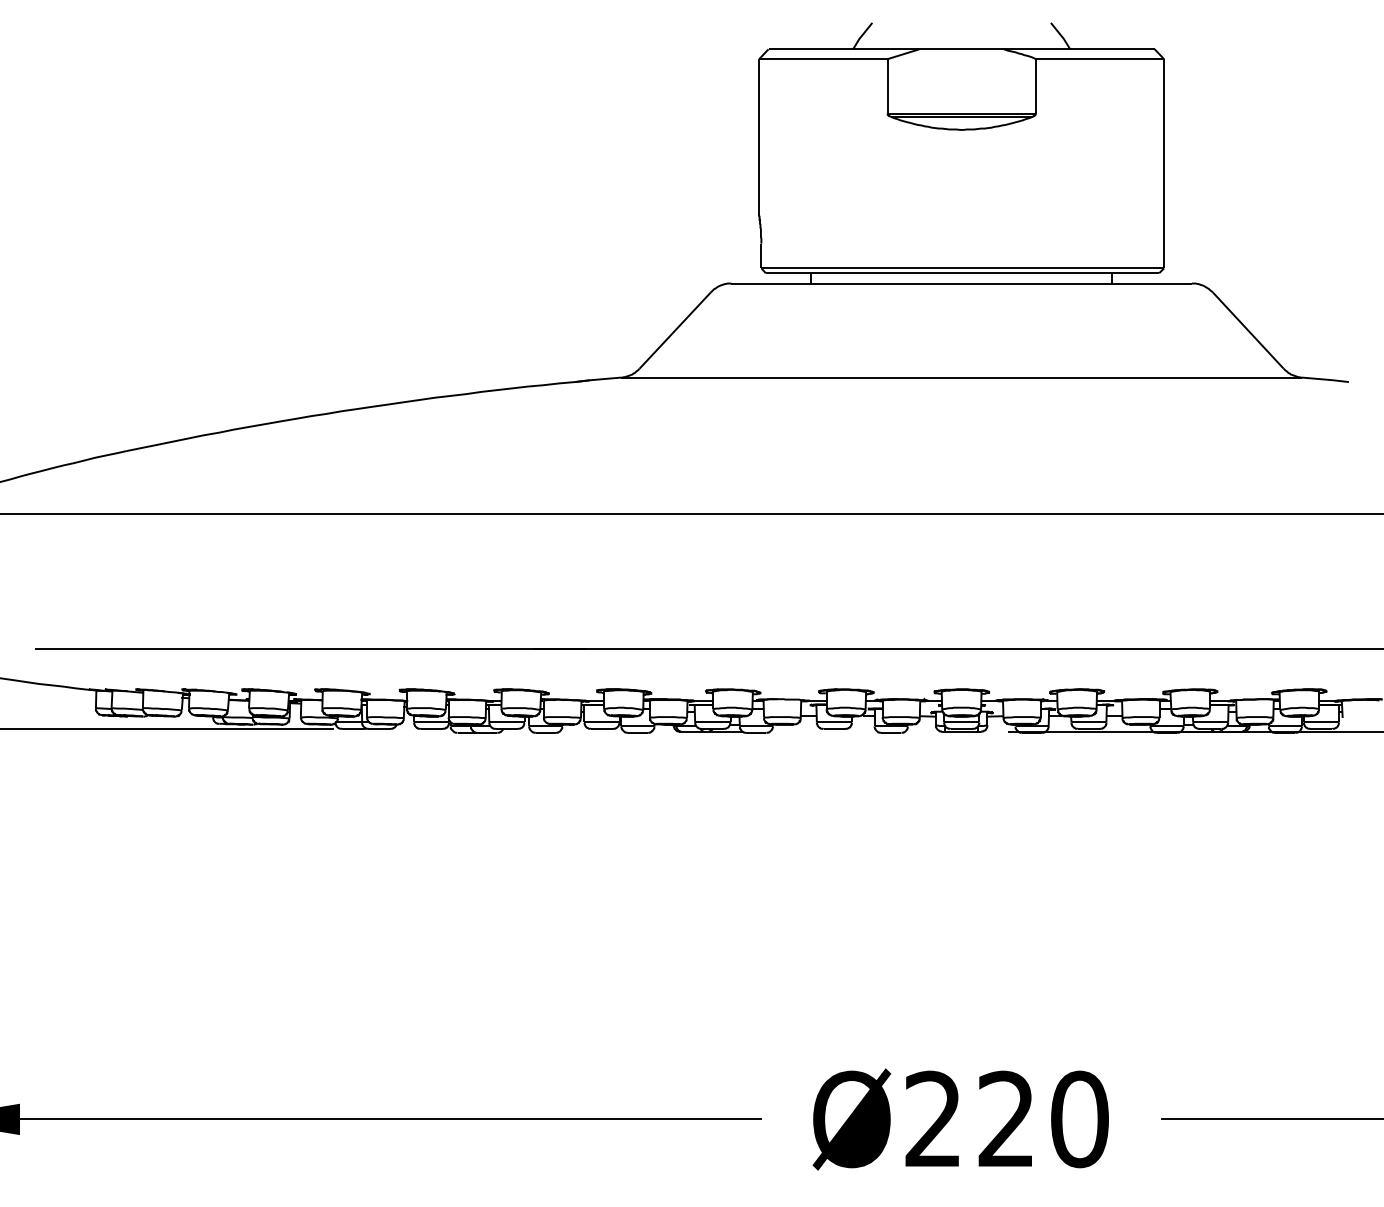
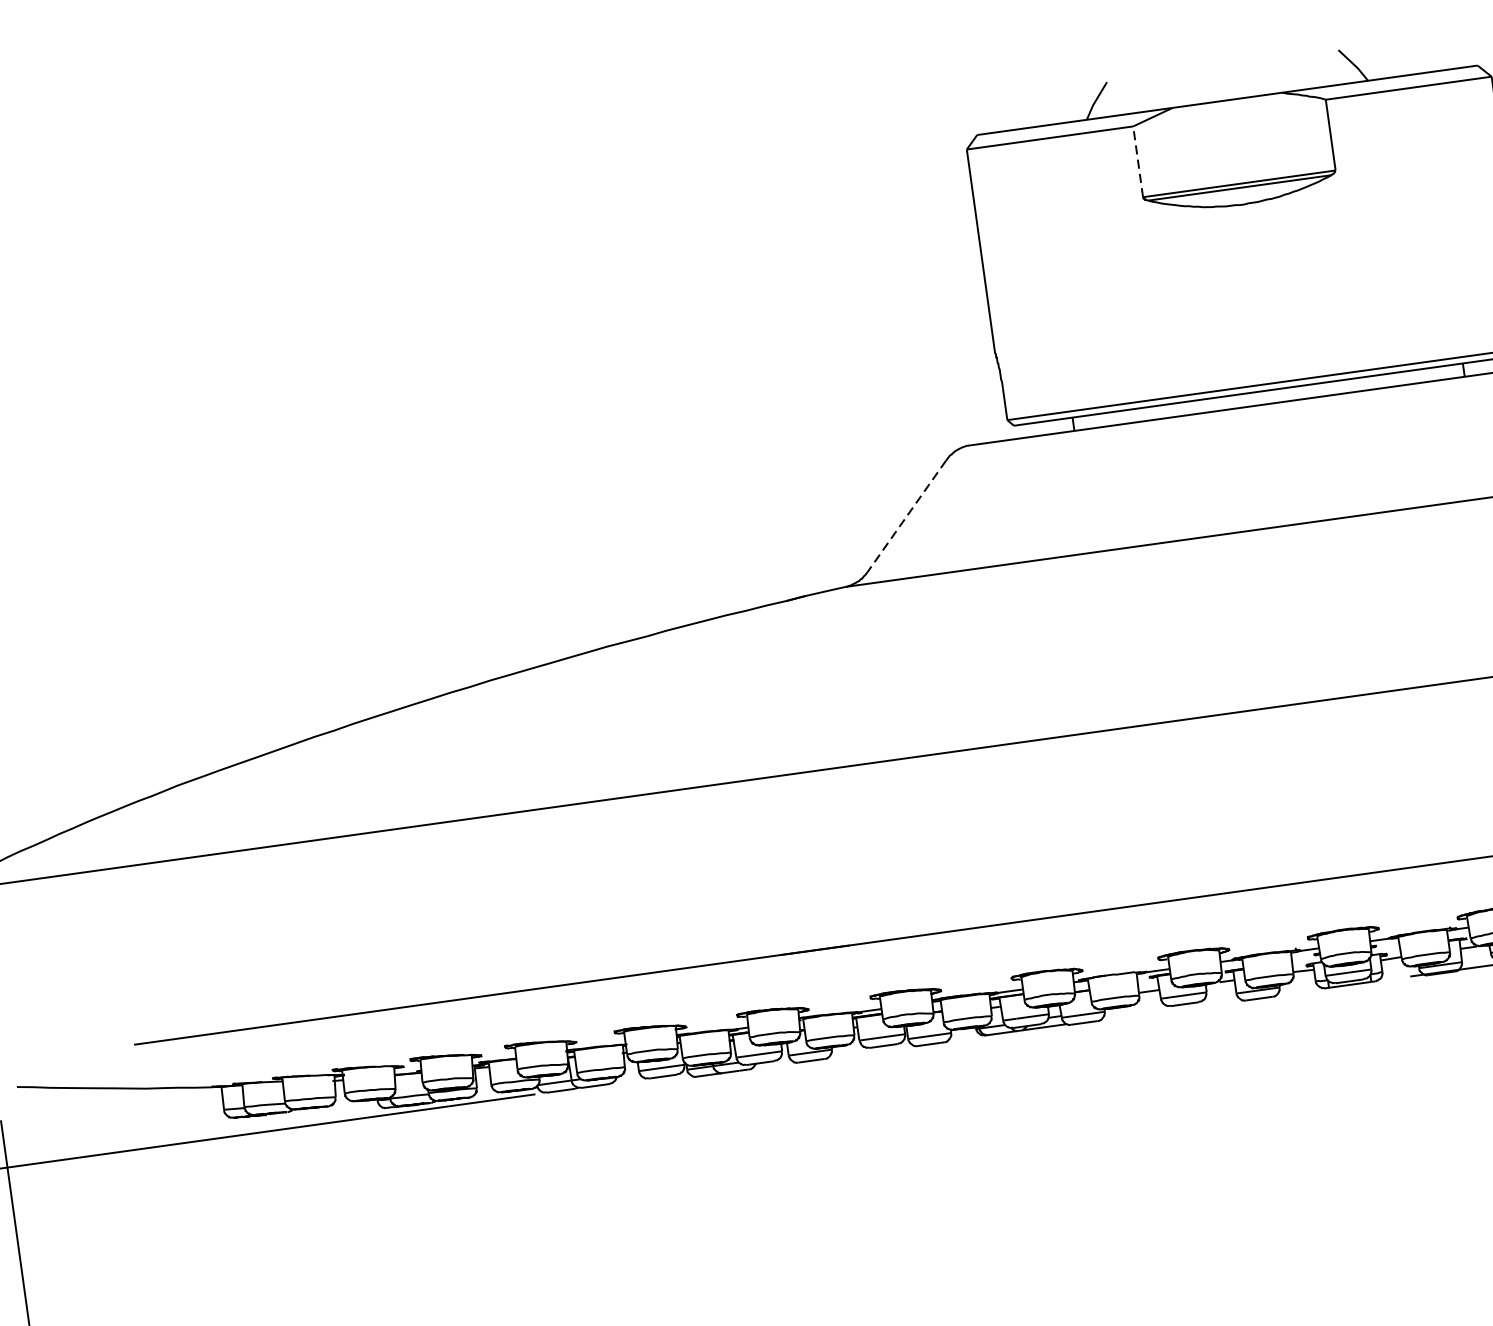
line: (887, 86) -> (1138, 161), solid -> dashed
line: (674, 330) -> (905, 516), solid -> dashed

